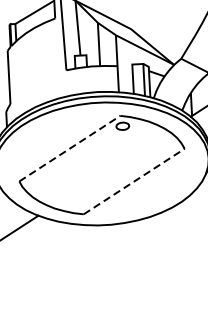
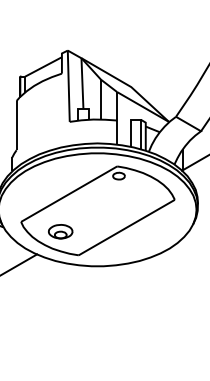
line: (70, 147) -> (69, 193), dashed -> solid
line: (134, 181) -> (127, 227), dashed -> solid
part: (62, 189) -> (60, 231), added

